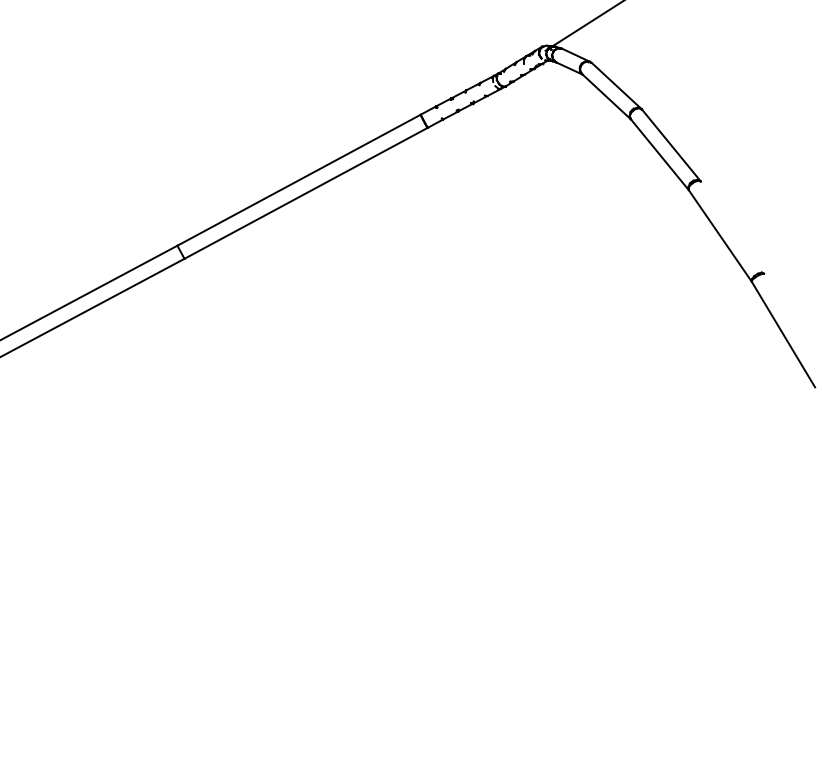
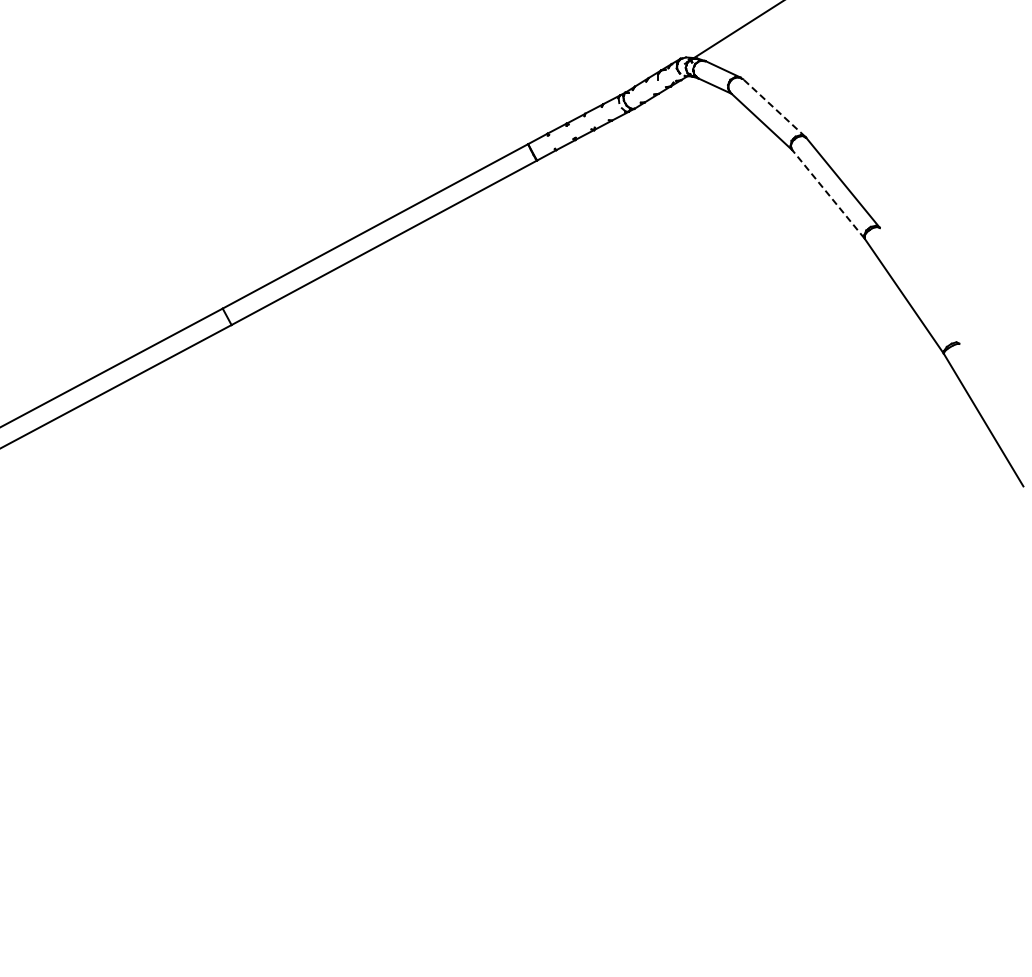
line: (616, 86) -> (774, 108), solid -> dashed
line: (659, 154) -> (828, 194), solid -> dashed

